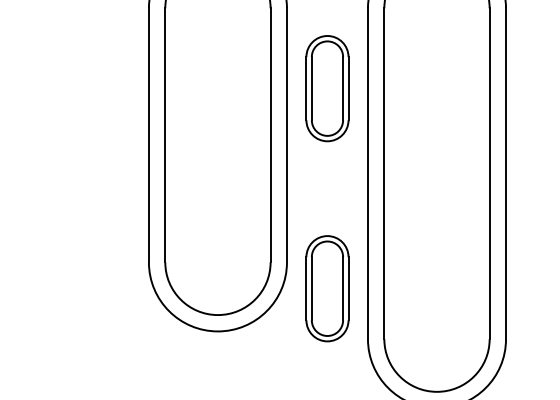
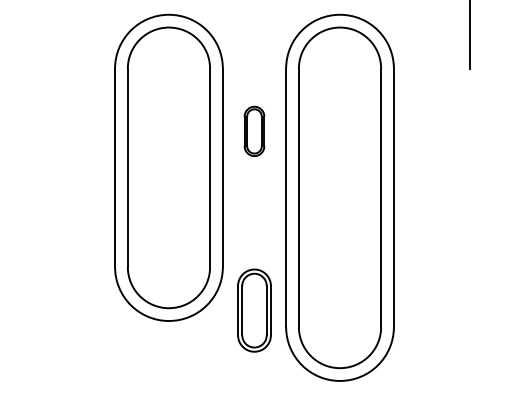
part: (327, 88) -> (254, 131), size x0.6
part: (327, 288) -> (254, 310), moved

